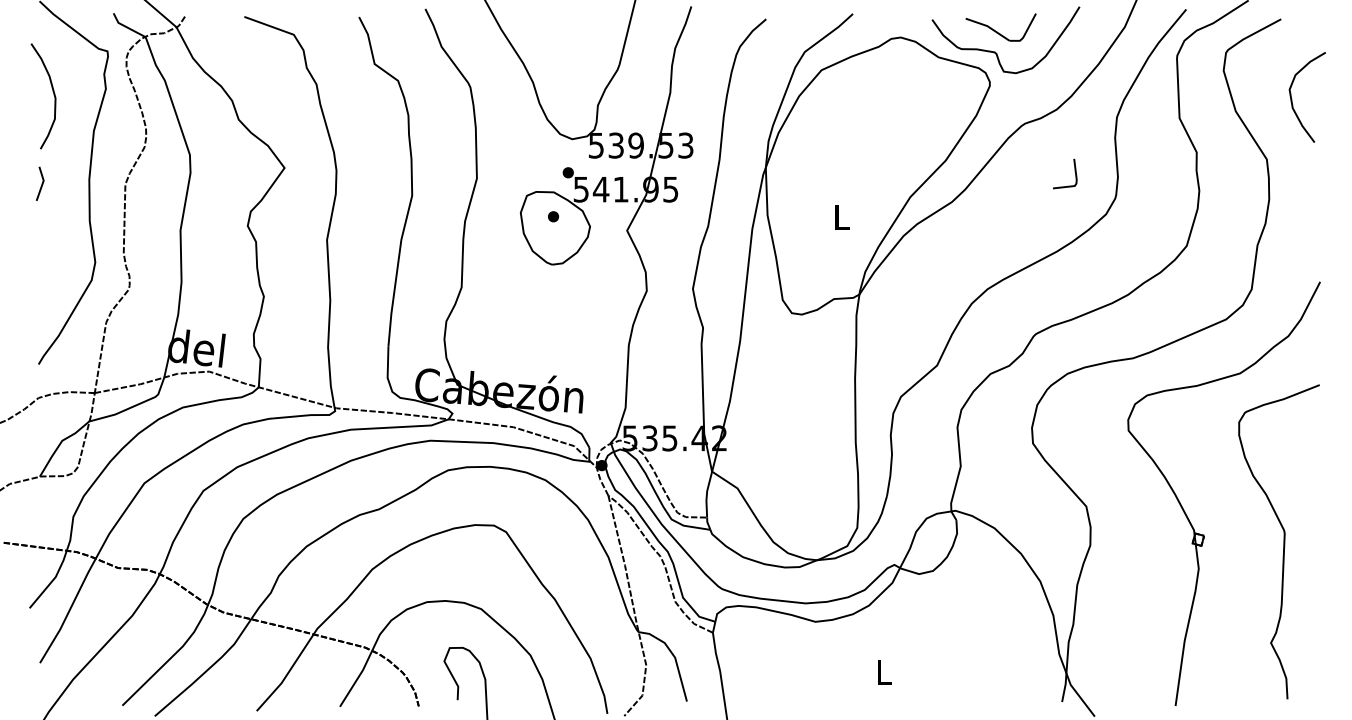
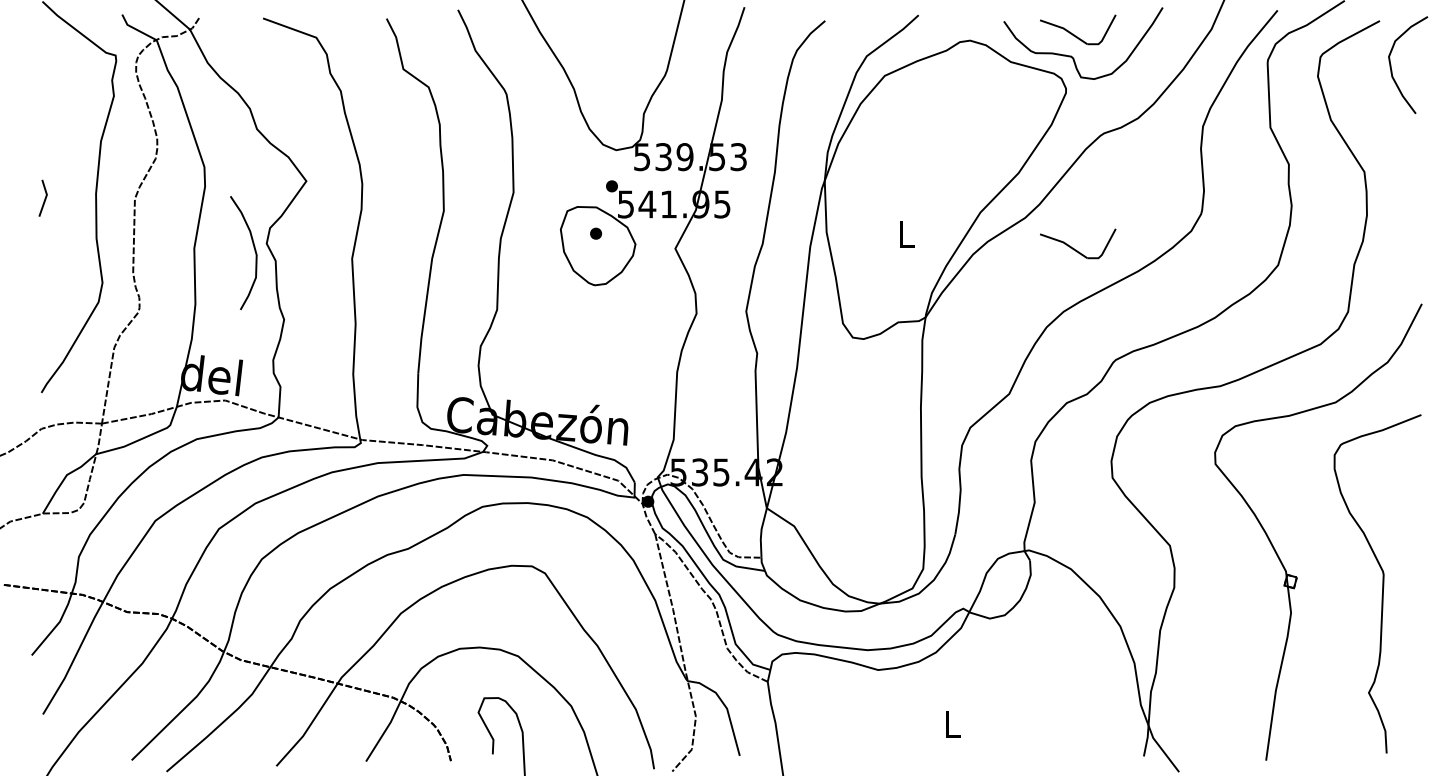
curve: (53, 94) -> (254, 251), moved
curve: (1292, 102) -> (1392, 70), moved
line: (1074, 172) -> (1157, 186), removed
part: (999, 231) -> (1076, 249), added

